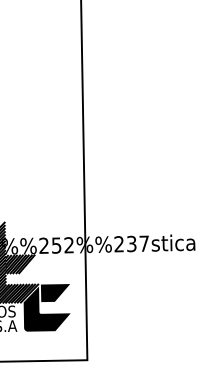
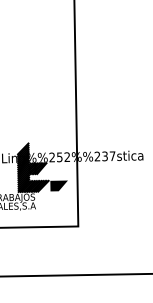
fill: (46, 308) -> (53, 195), removed

